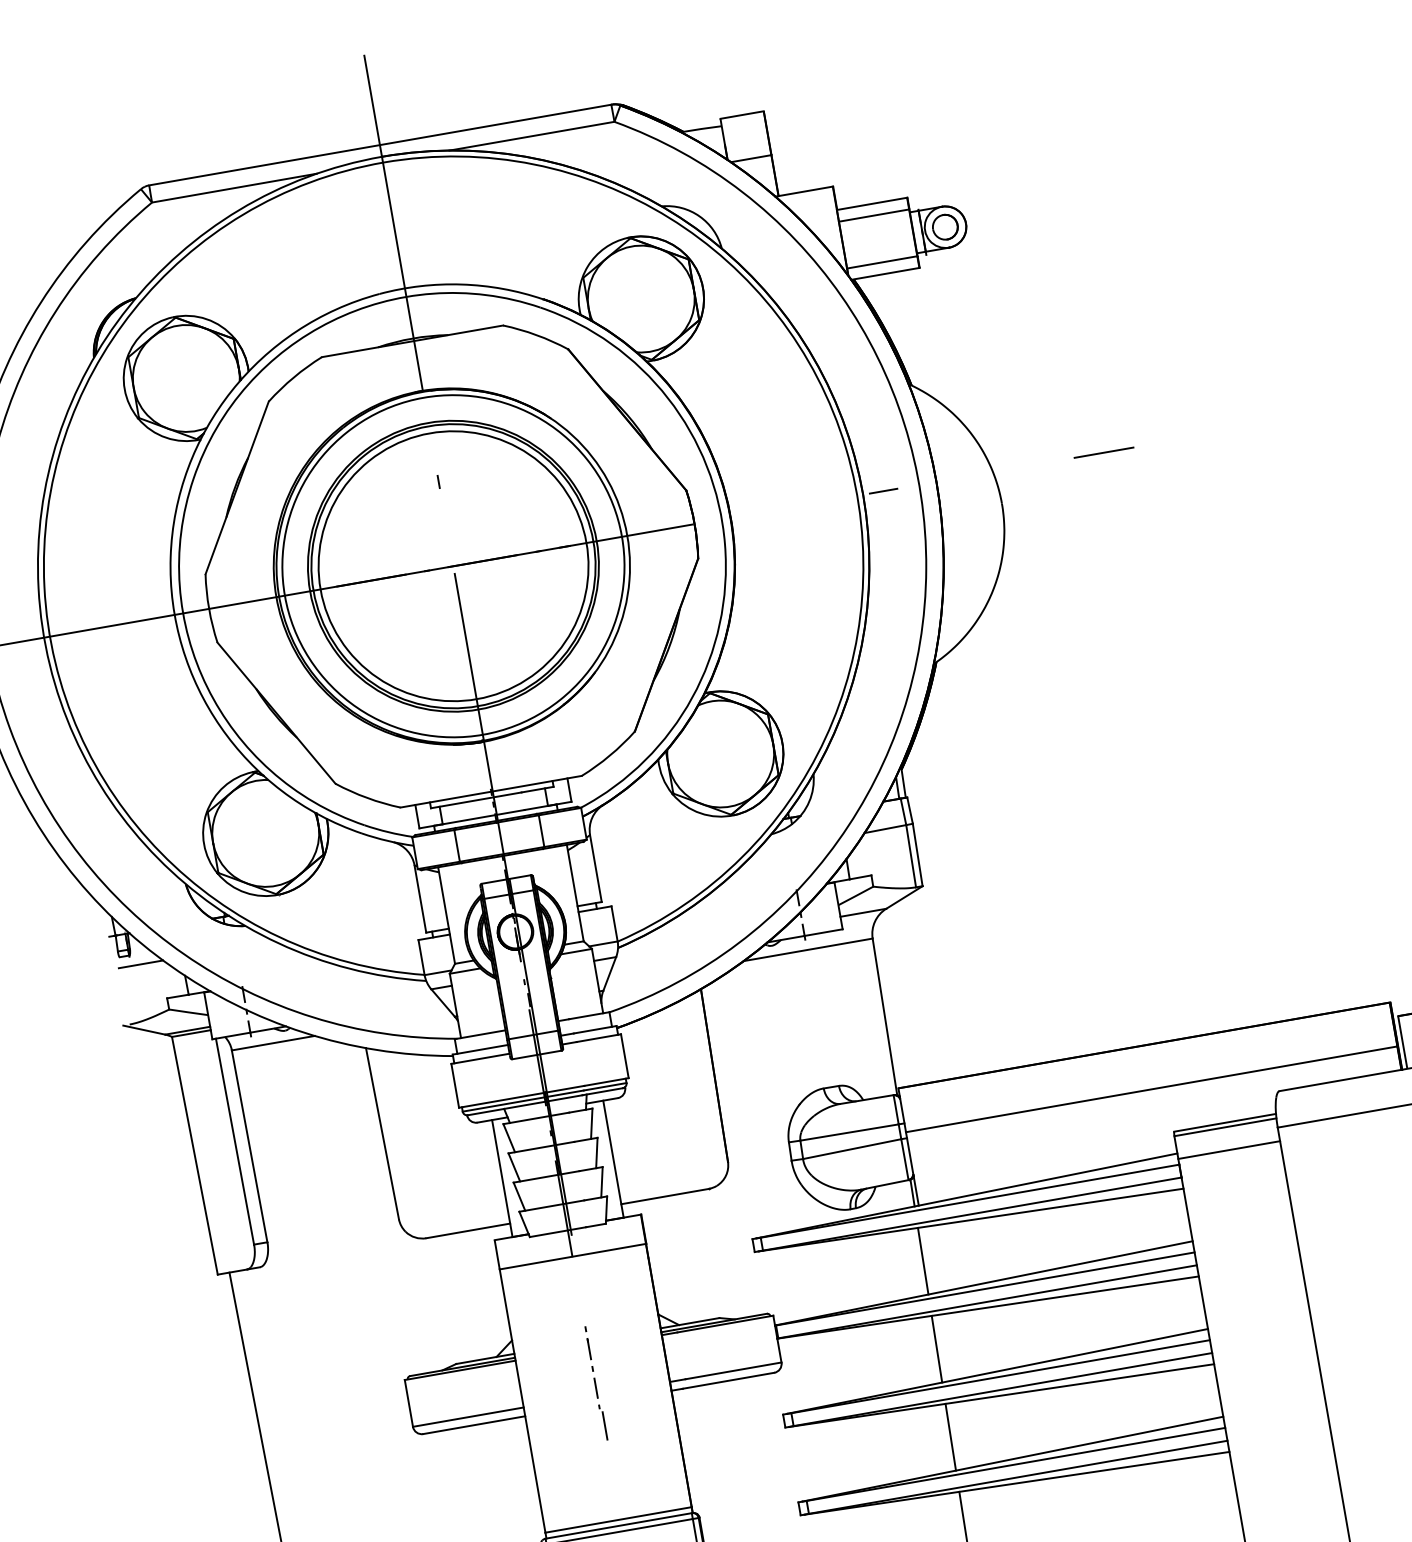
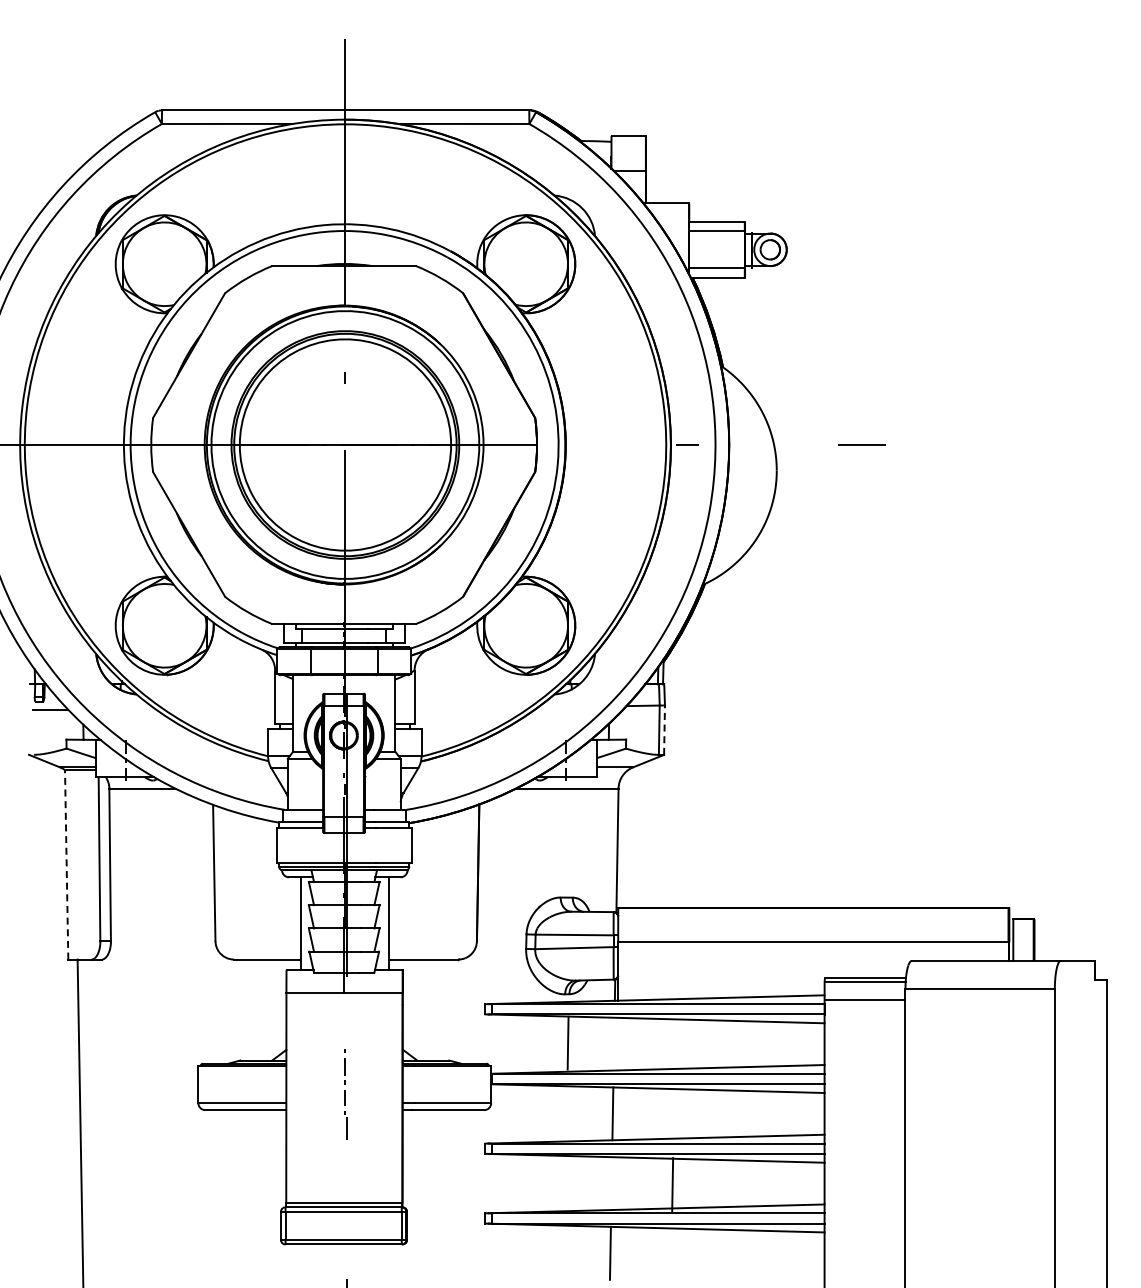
line: (917, 855) -> (664, 730), solid -> dashed
line: (194, 1155) -> (66, 864), solid -> dashed
line: (922, 1260) -> (567, 1042), moved
line: (950, 1437) -> (672, 1184), moved

